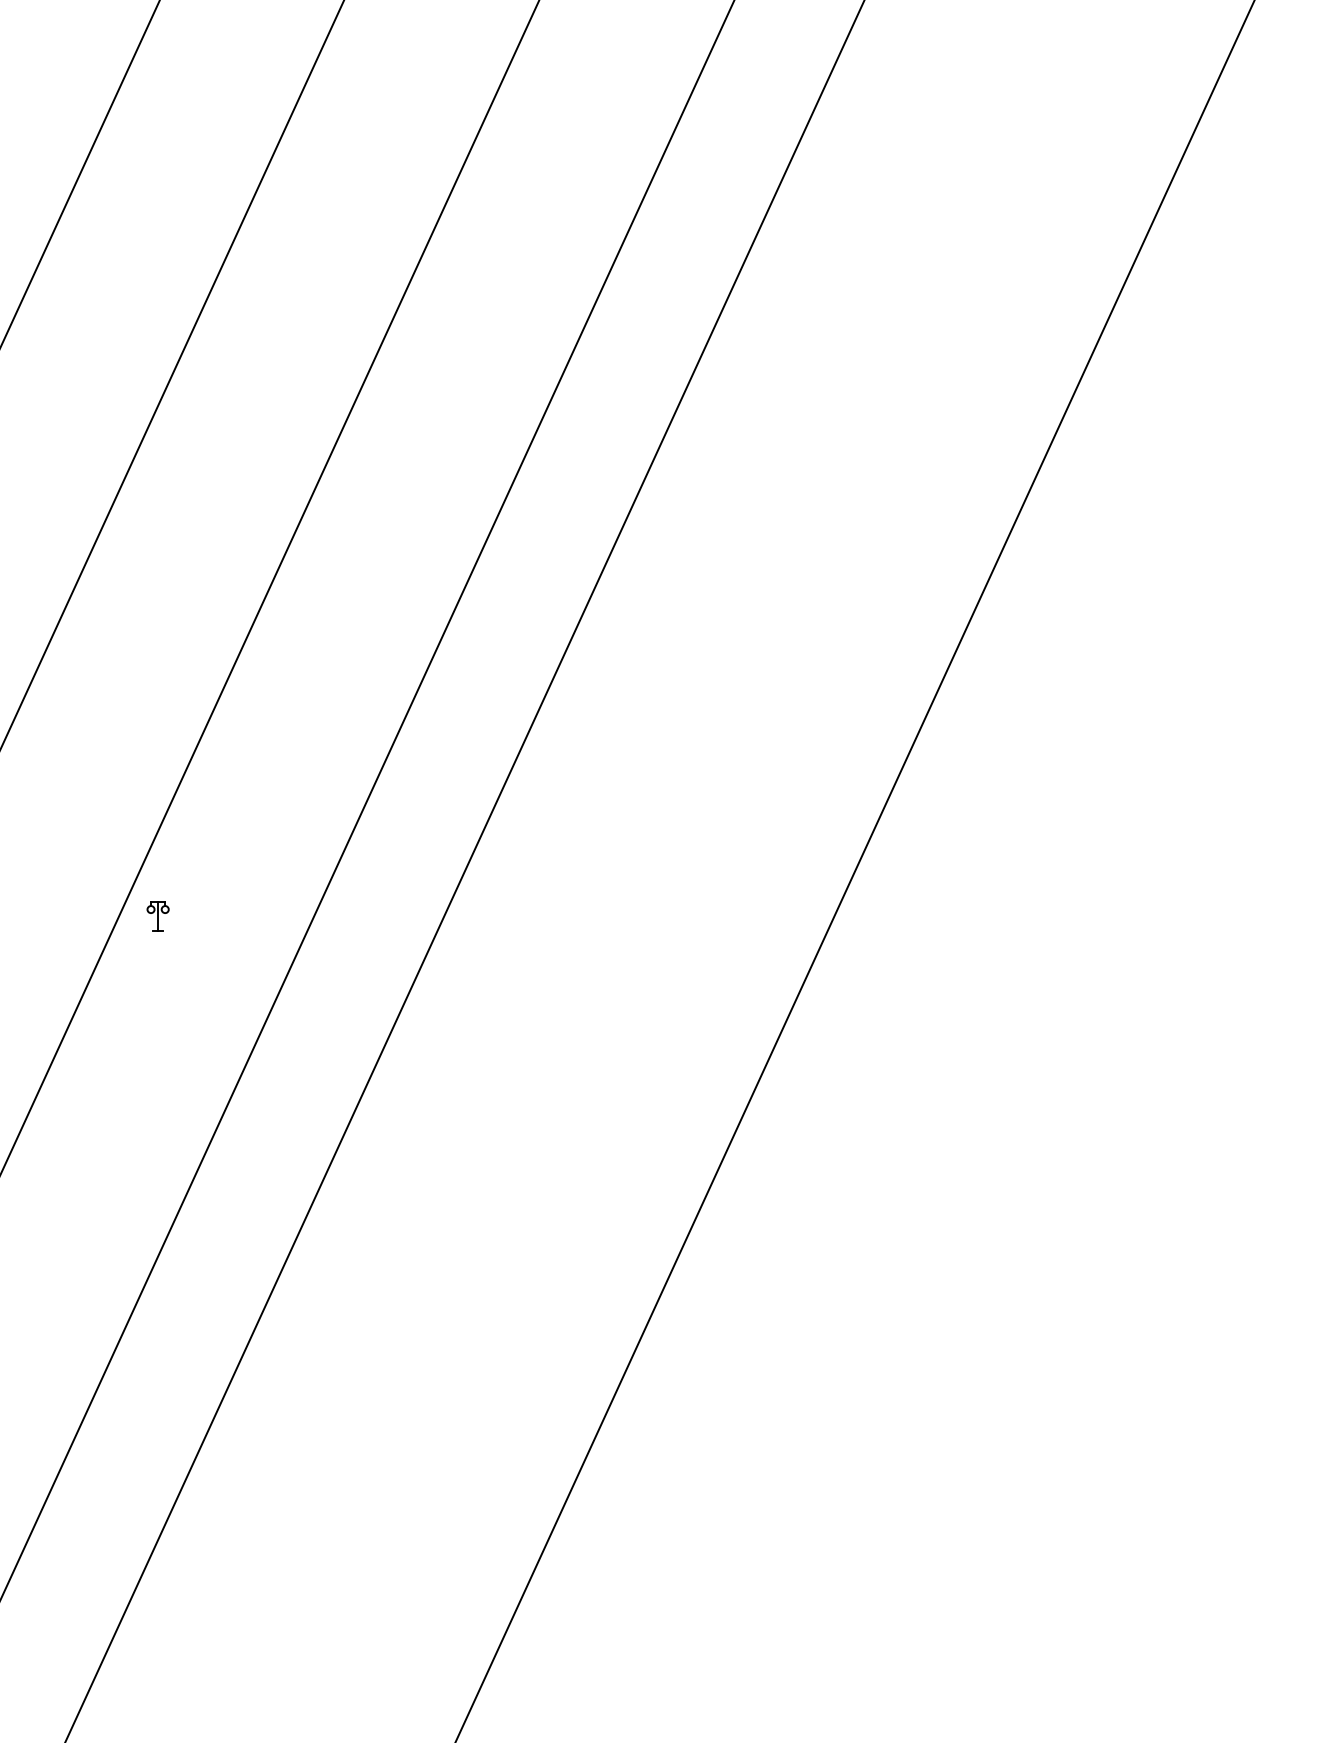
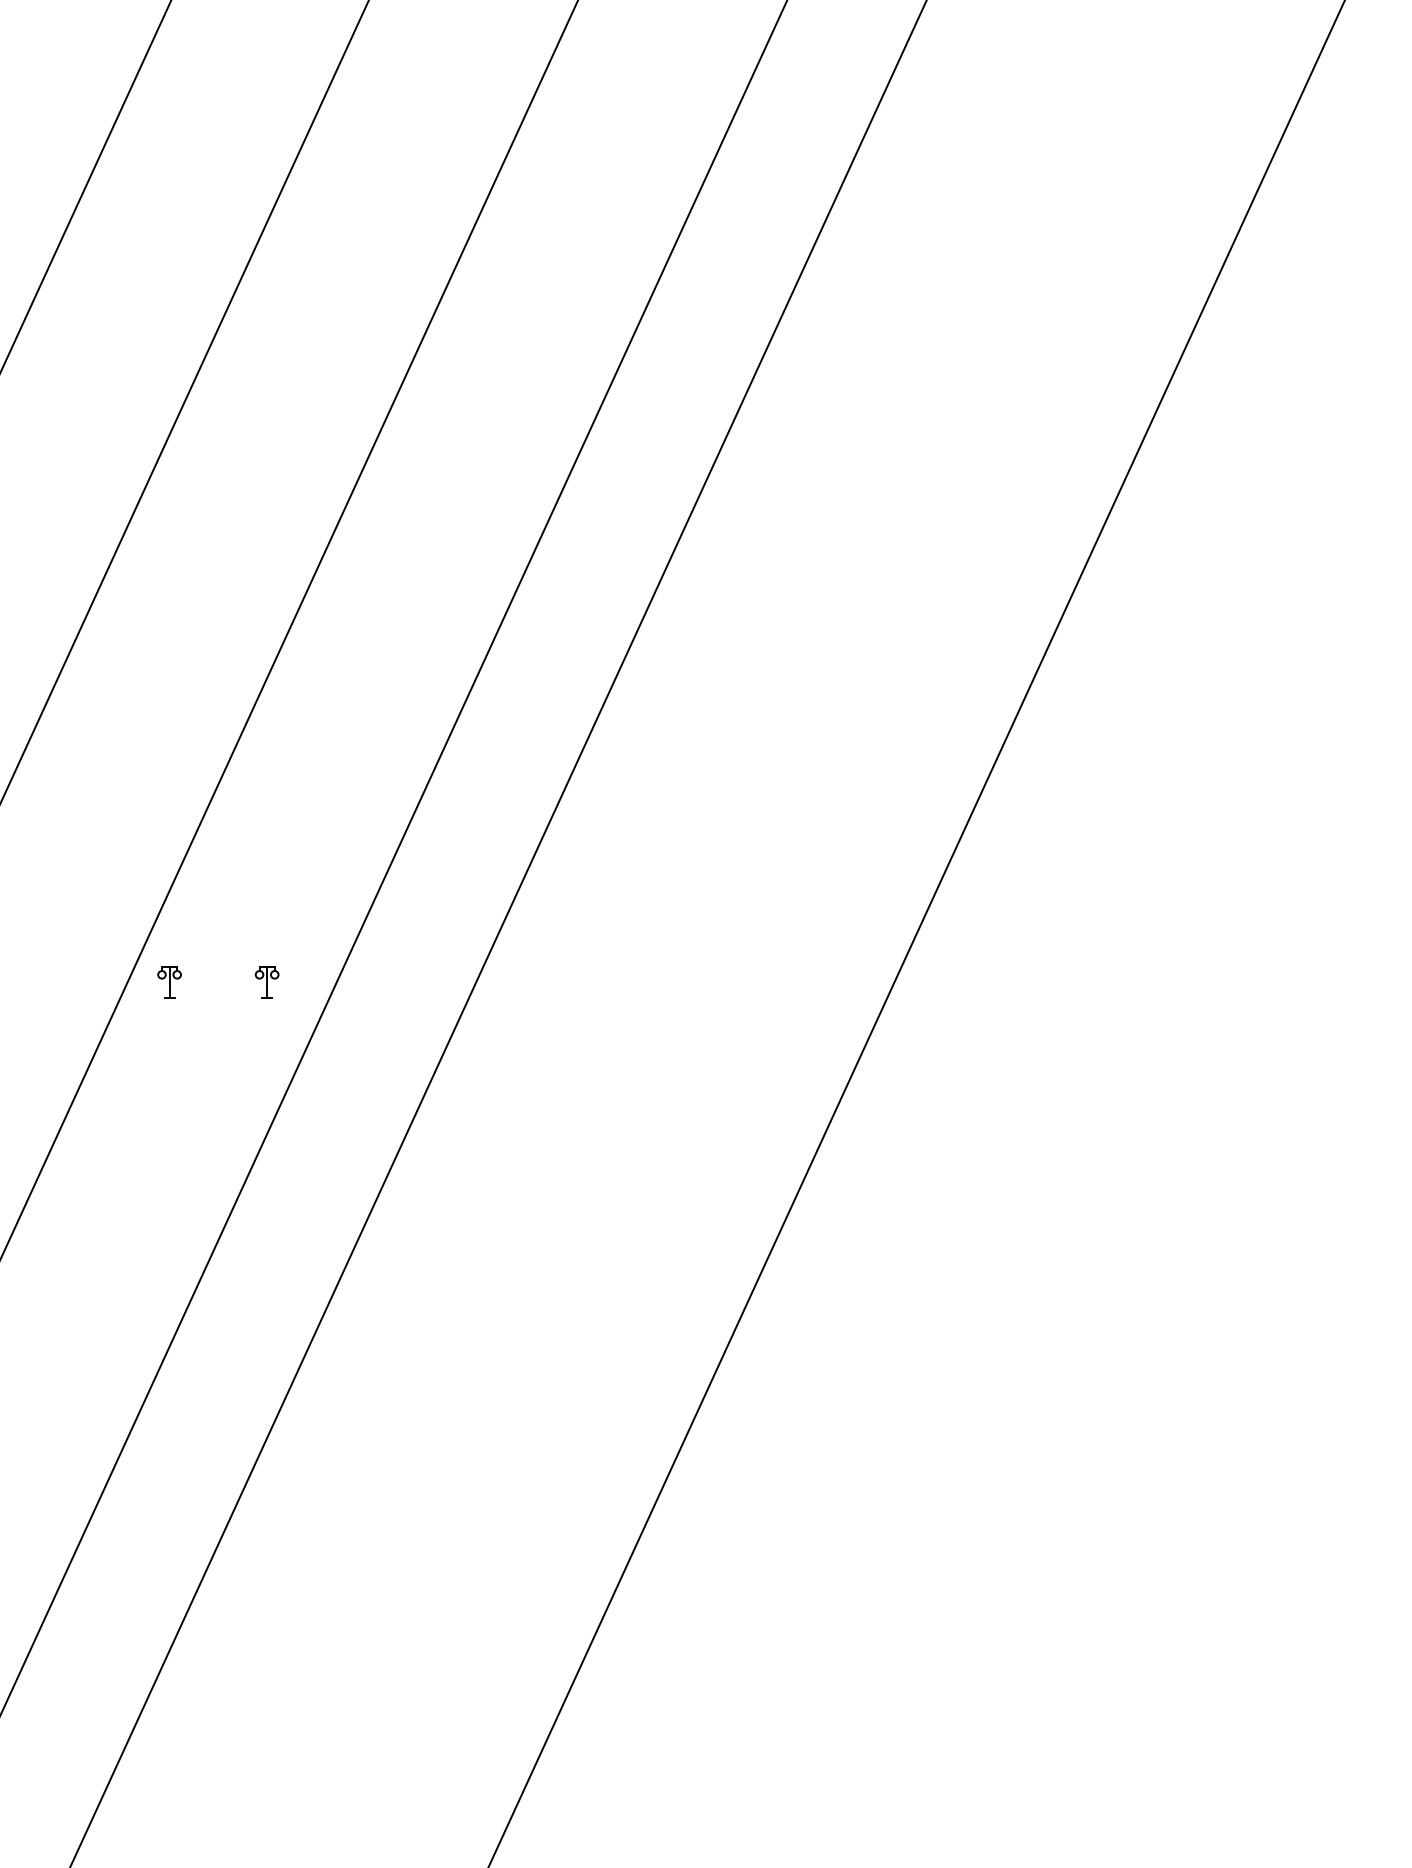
part: (248, 916) -> (266, 982), added

